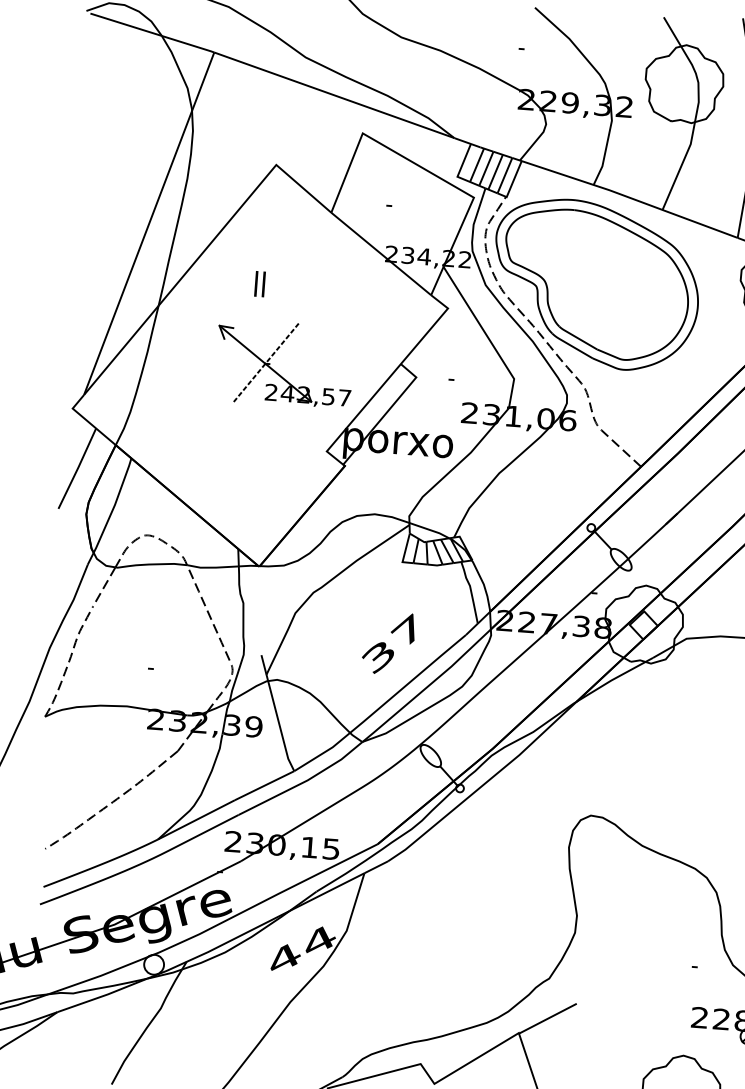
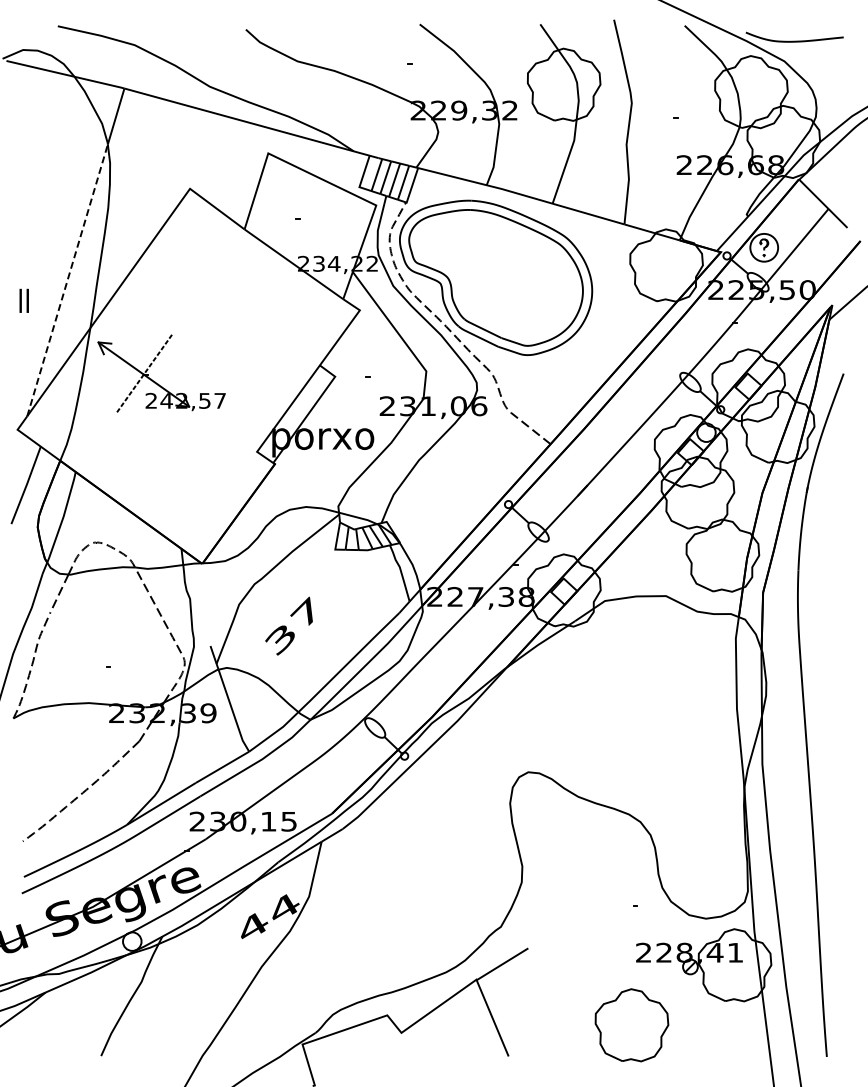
line: (137, 253) -> (67, 280), solid -> dashed
text: (259, 283) -> (23, 300), moved
part: (277, 372) -> (155, 381), moved
text: (388, 642) -> (288, 625), moved

